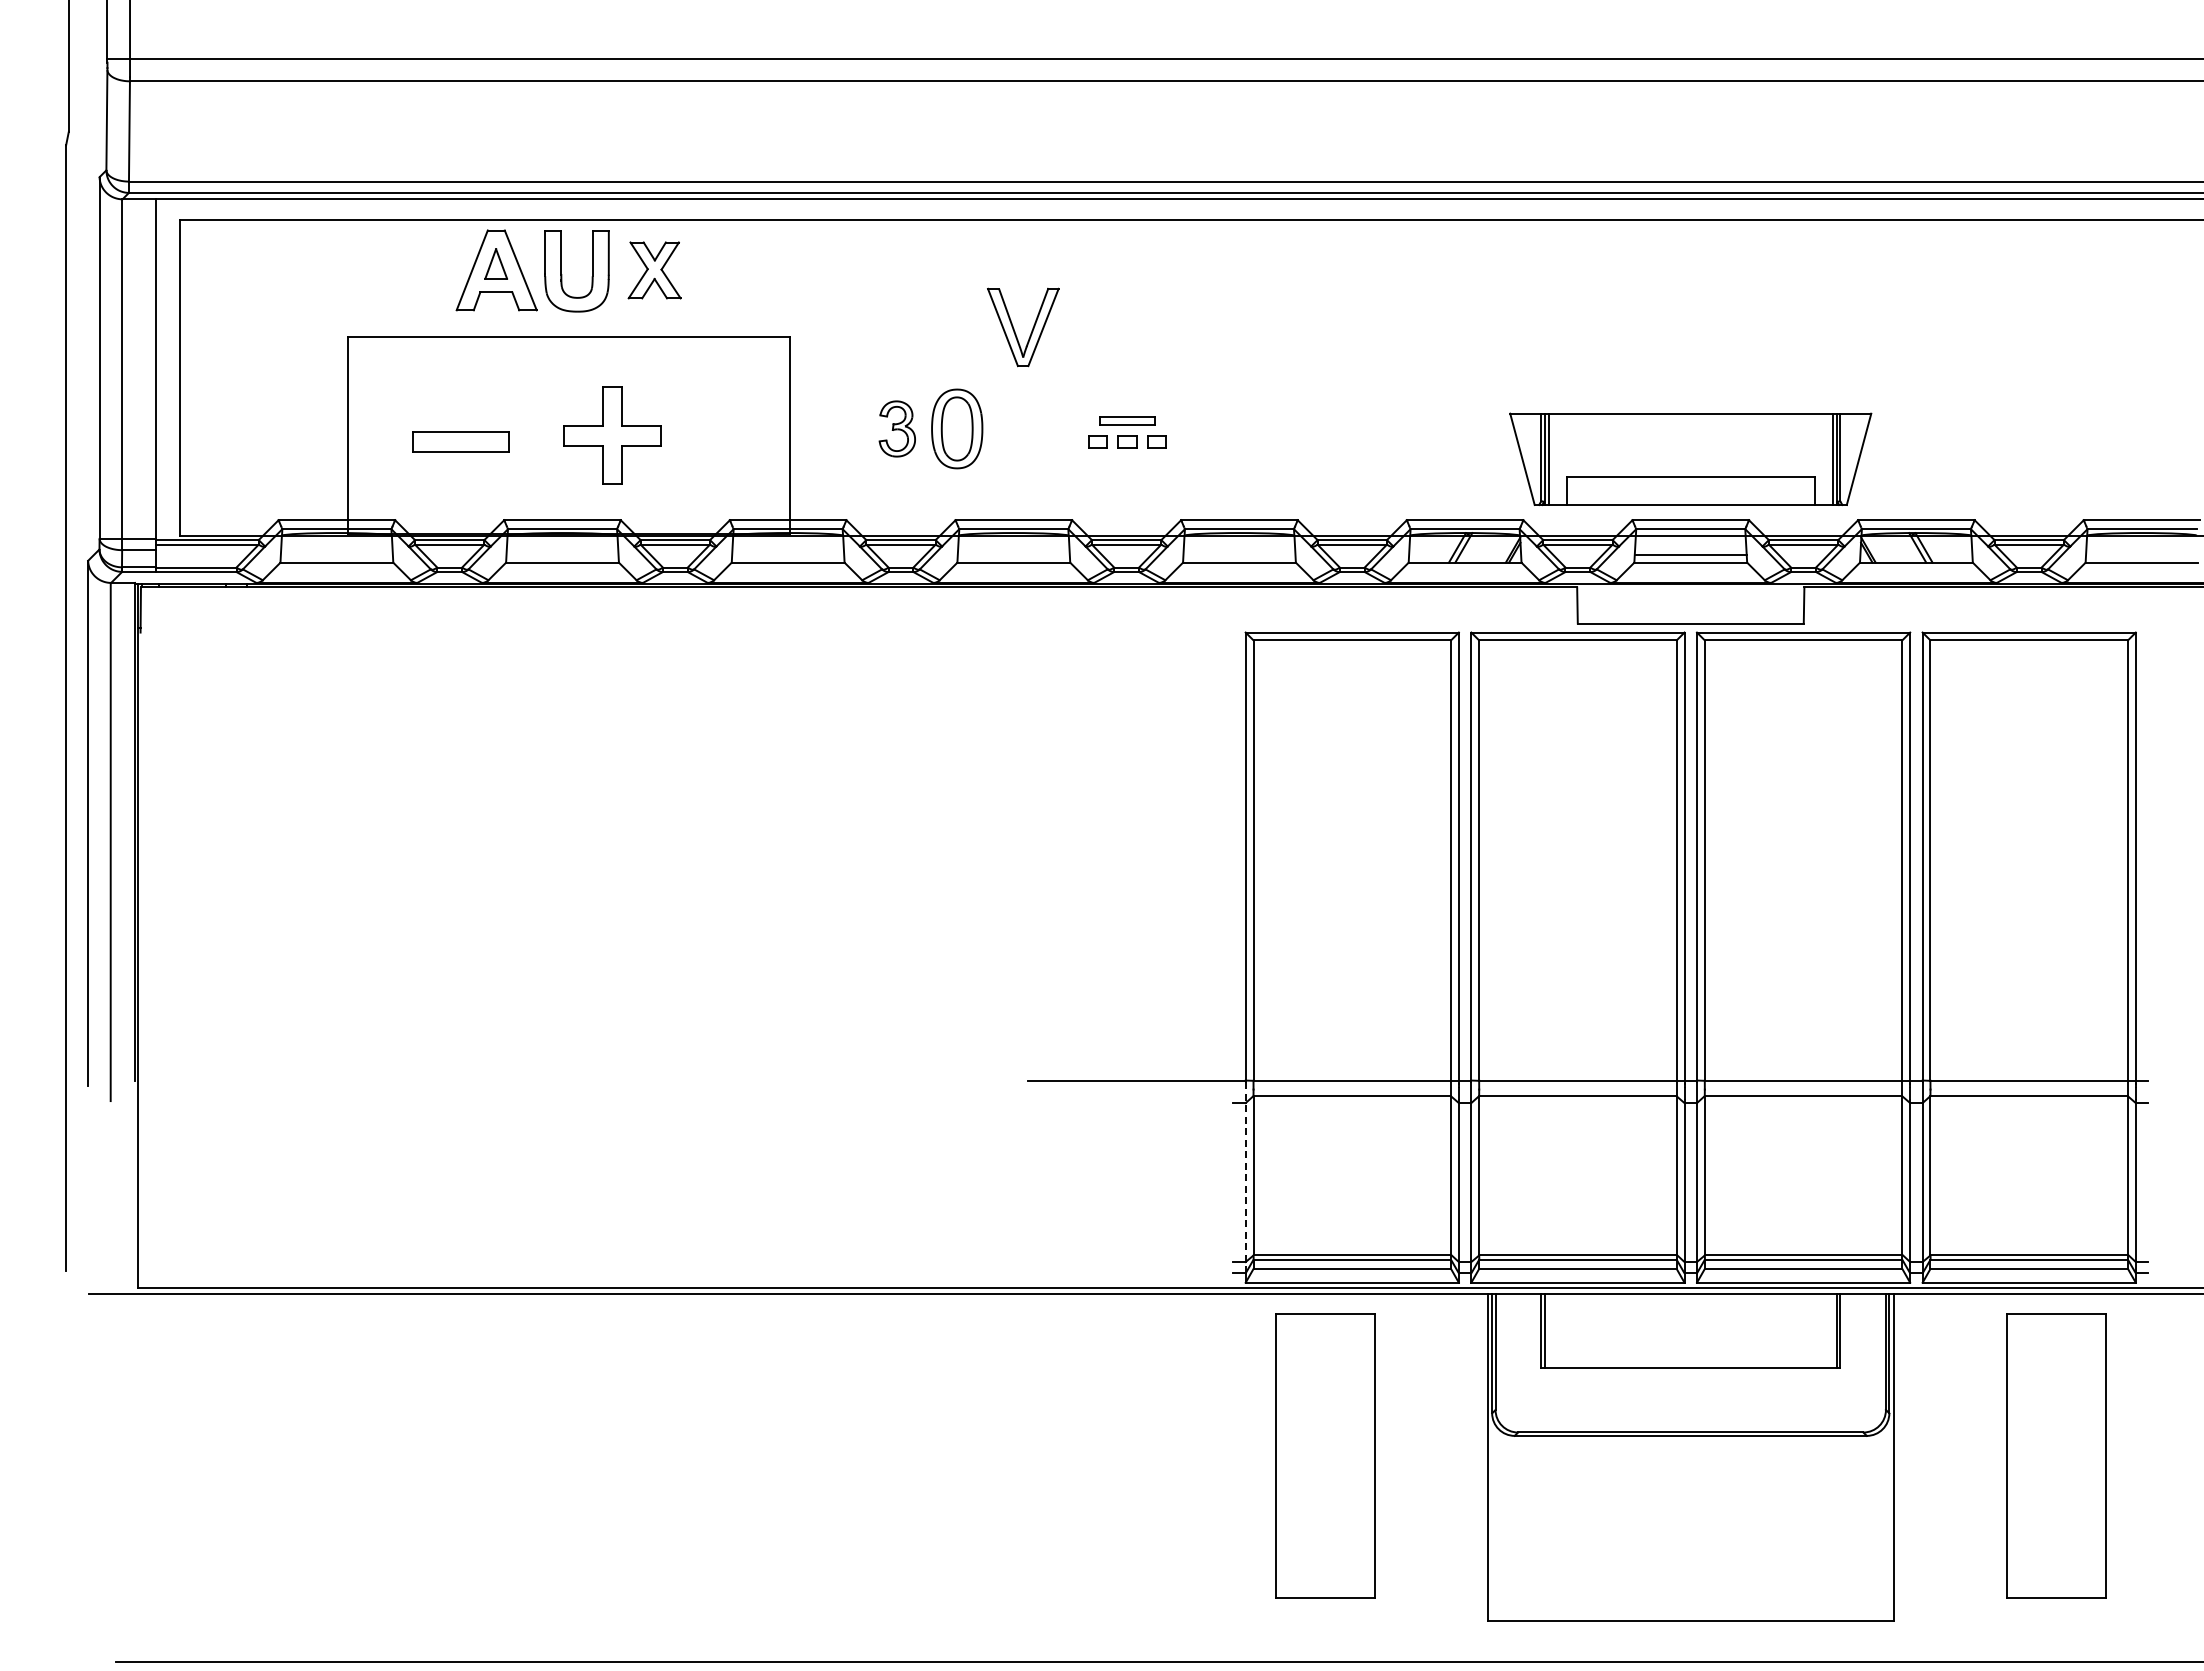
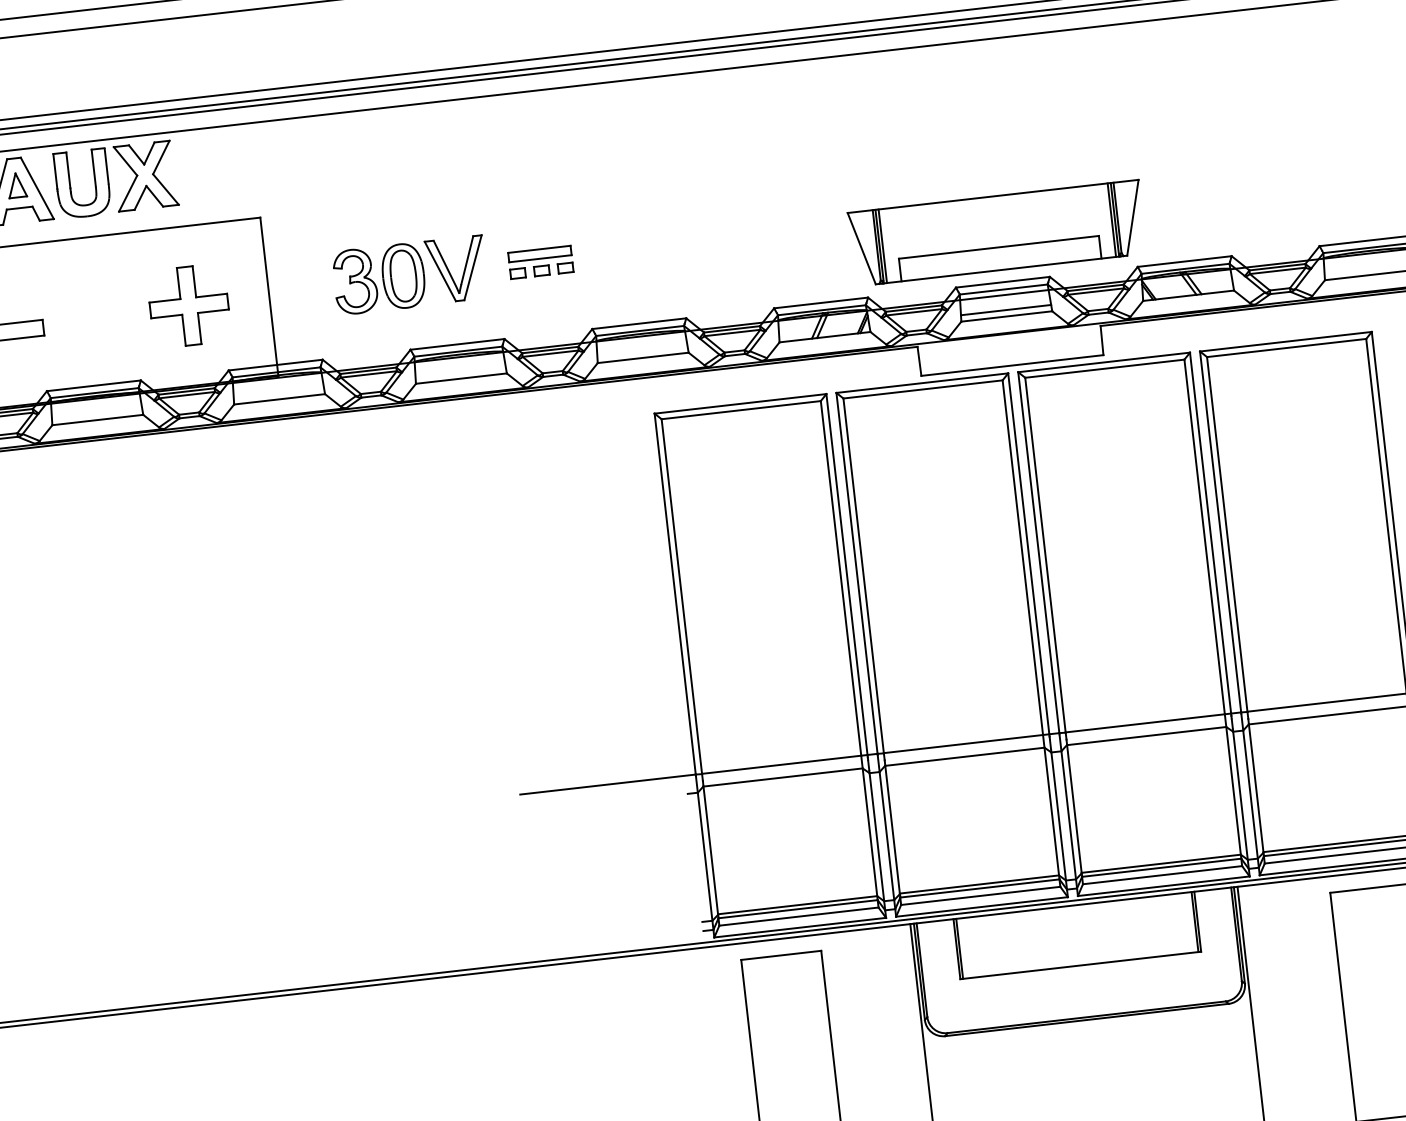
part: (654, 270) -> (145, 176), size x1.43
part: (1031, 330) -> (463, 271), moved
part: (1127, 420) -> (539, 253), size x1.43
part: (897, 428) -> (355, 281), size x1.43
part: (612, 435) -> (189, 305), moved
line: (1245, 1176) -> (704, 851), dashed -> solid

